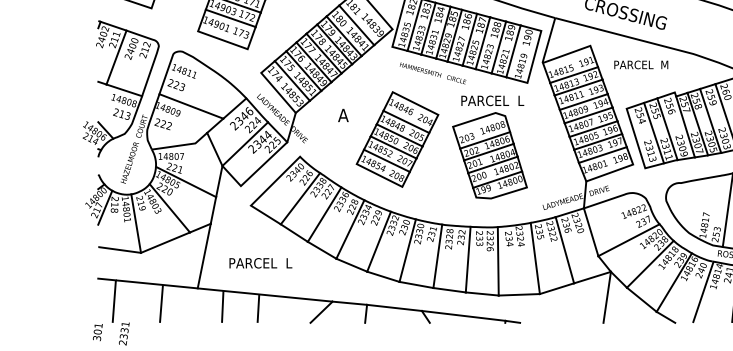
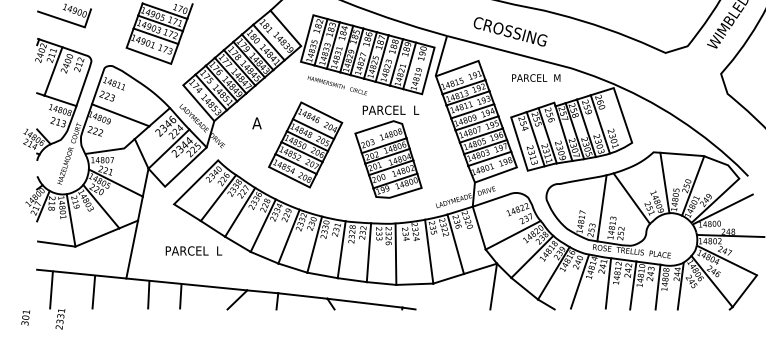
text: (641, 64) -> (536, 77), moved
text: (260, 262) -> (193, 250), moved
text: (97, 331) -> (25, 317), moved

